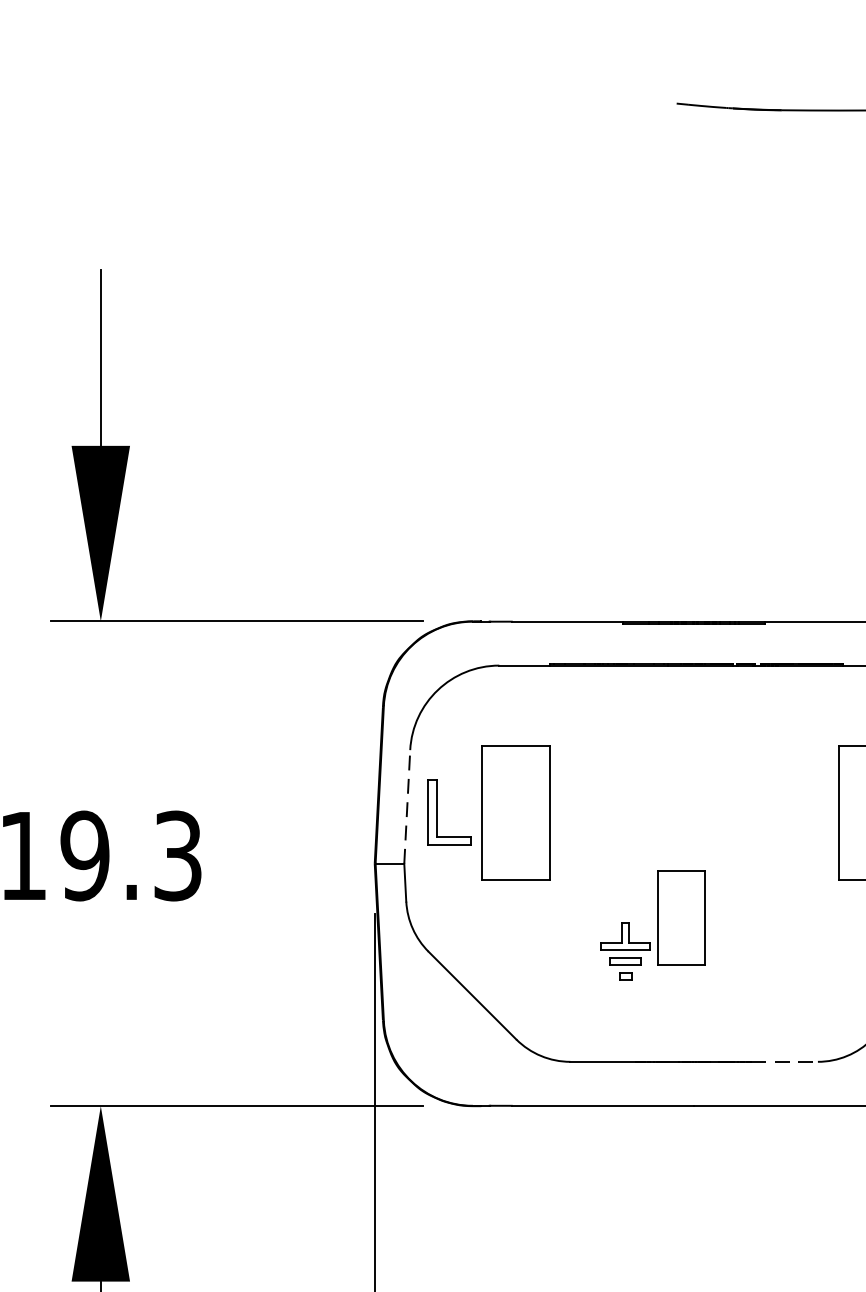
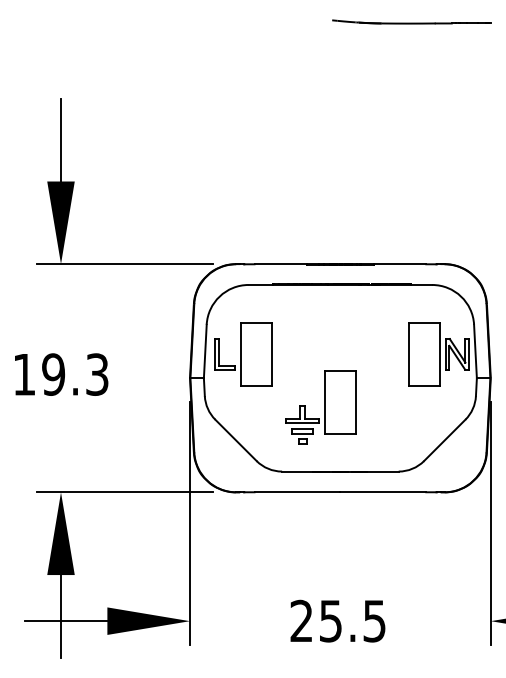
line: (407, 806) -> (205, 351), dashed -> solid
part: (651, 925) -> (320, 407), size x1.43
line: (785, 1061) -> (383, 471), dashed -> solid

